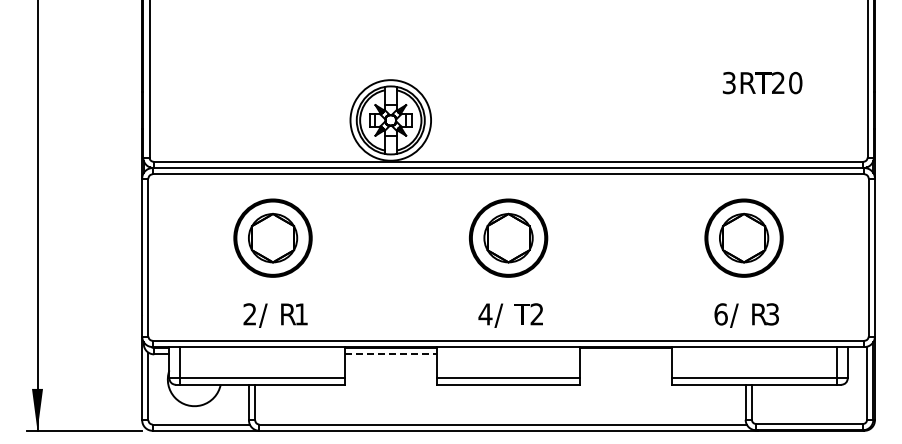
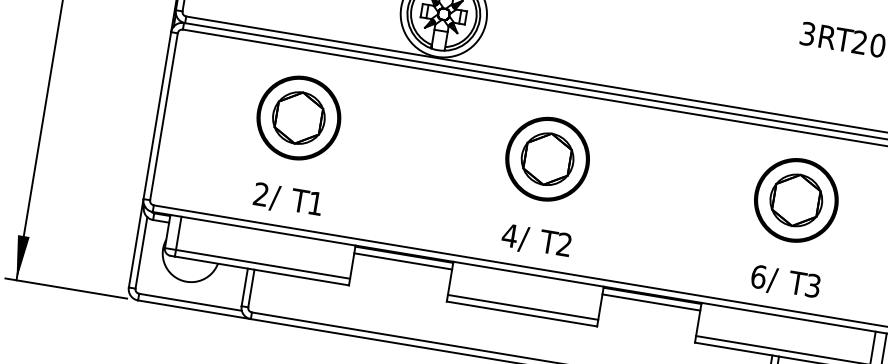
text: (286, 314) -> (299, 201), R -> T
text: (757, 314) -> (797, 283), R -> T
line: (391, 354) -> (403, 261), dashed -> solid
line: (625, 354) -> (650, 302), added

